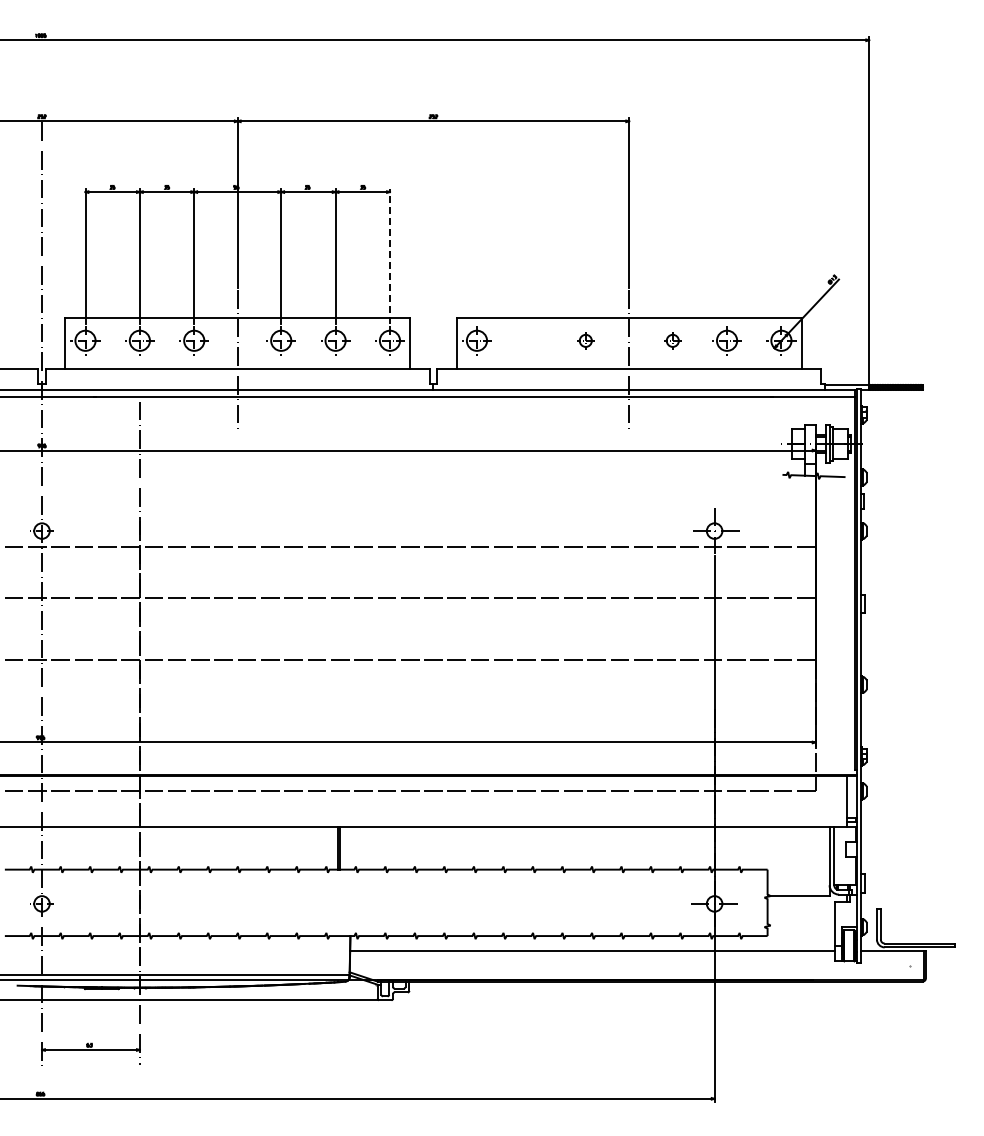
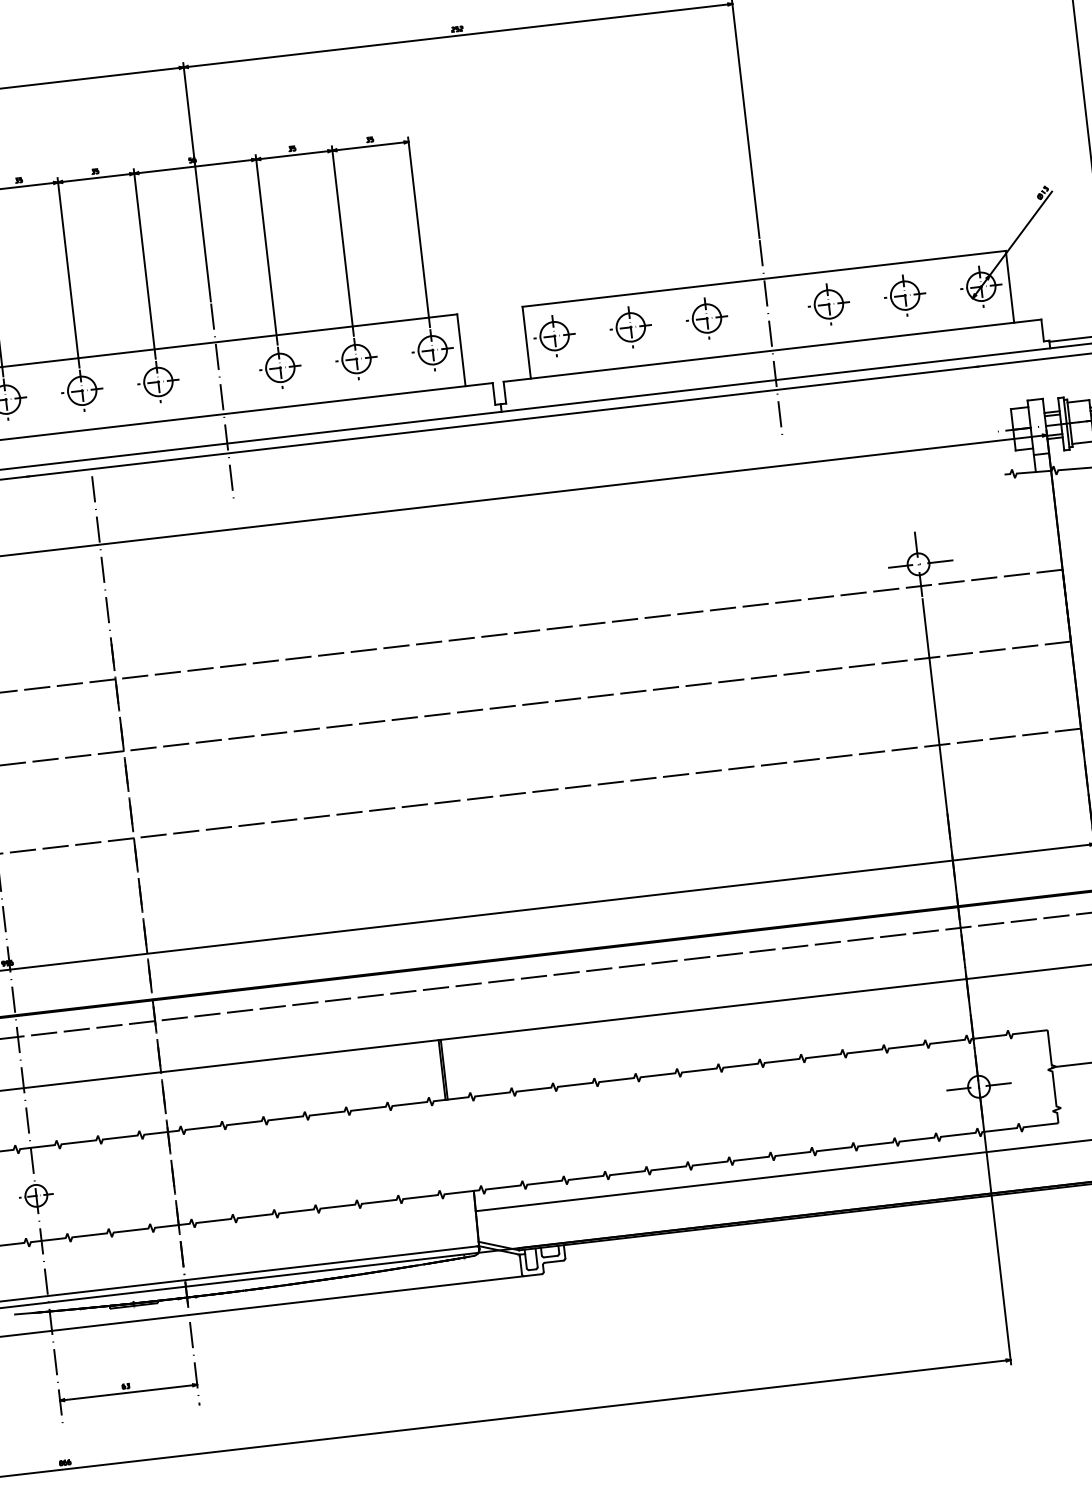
line: (389, 256) -> (418, 232), dashed -> solid
part: (530, 340) -> (629, 327), added
part: (585, 340) -> (706, 318), size x1.67
part: (672, 340) -> (828, 304), size x1.67

